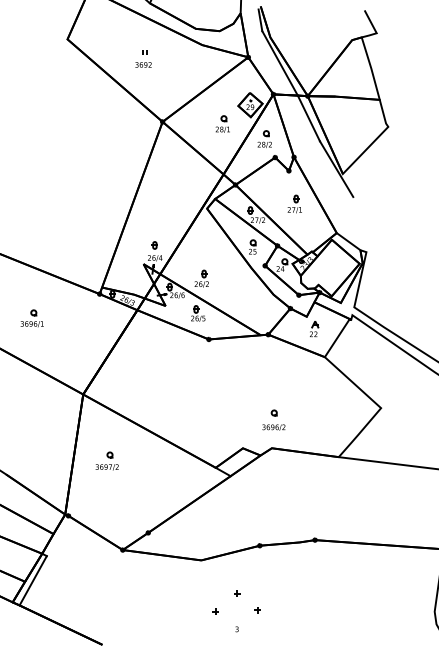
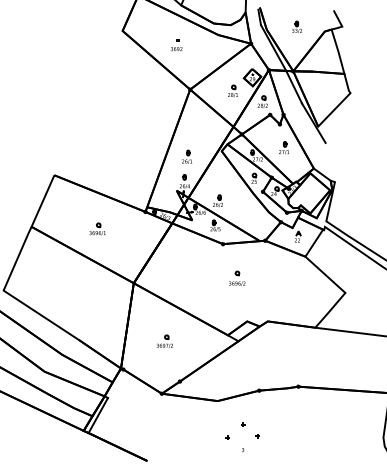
part: (312, 33) -> (296, 26), added
part: (158, 216) -> (187, 156), added
part: (274, 418) -> (237, 277), moved
part: (106, 459) -> (164, 340), moved

